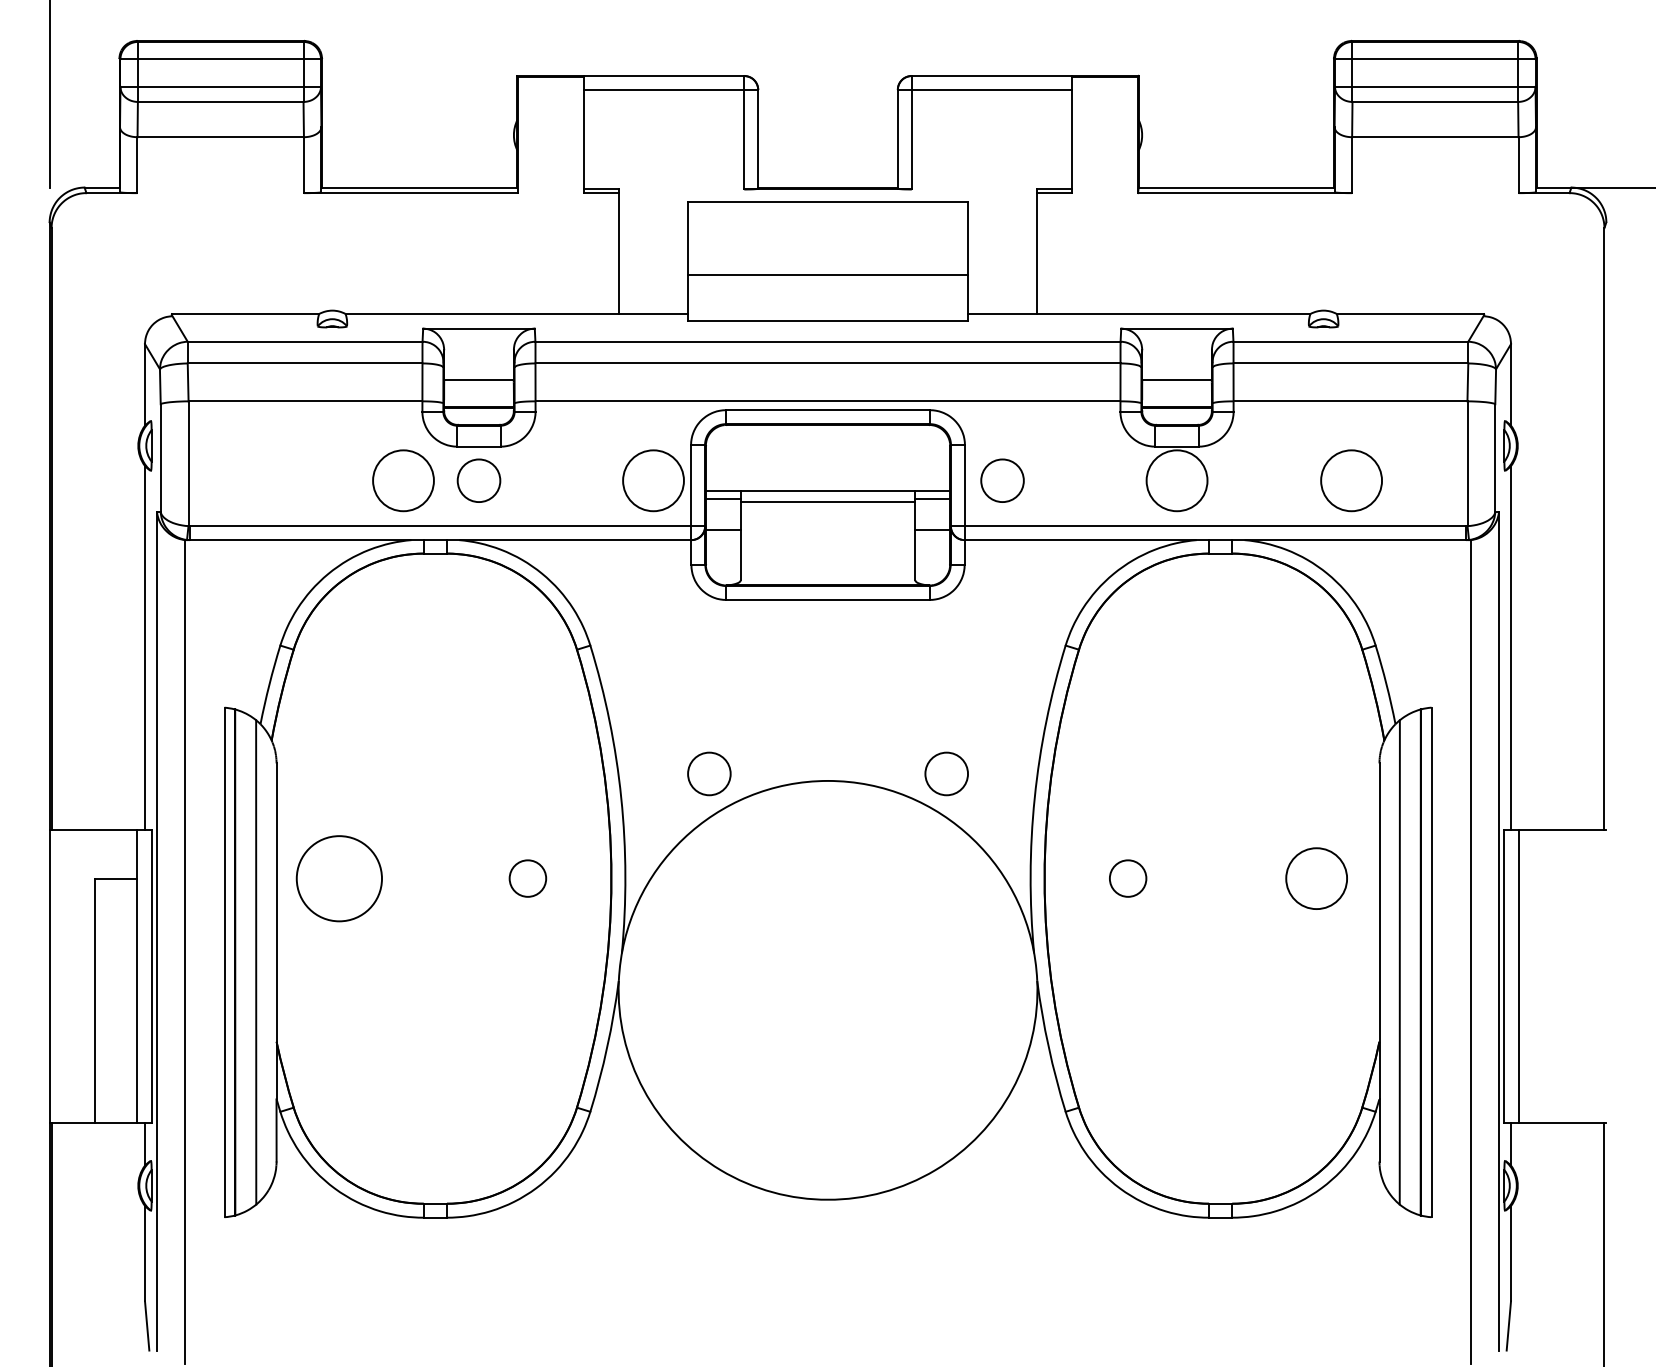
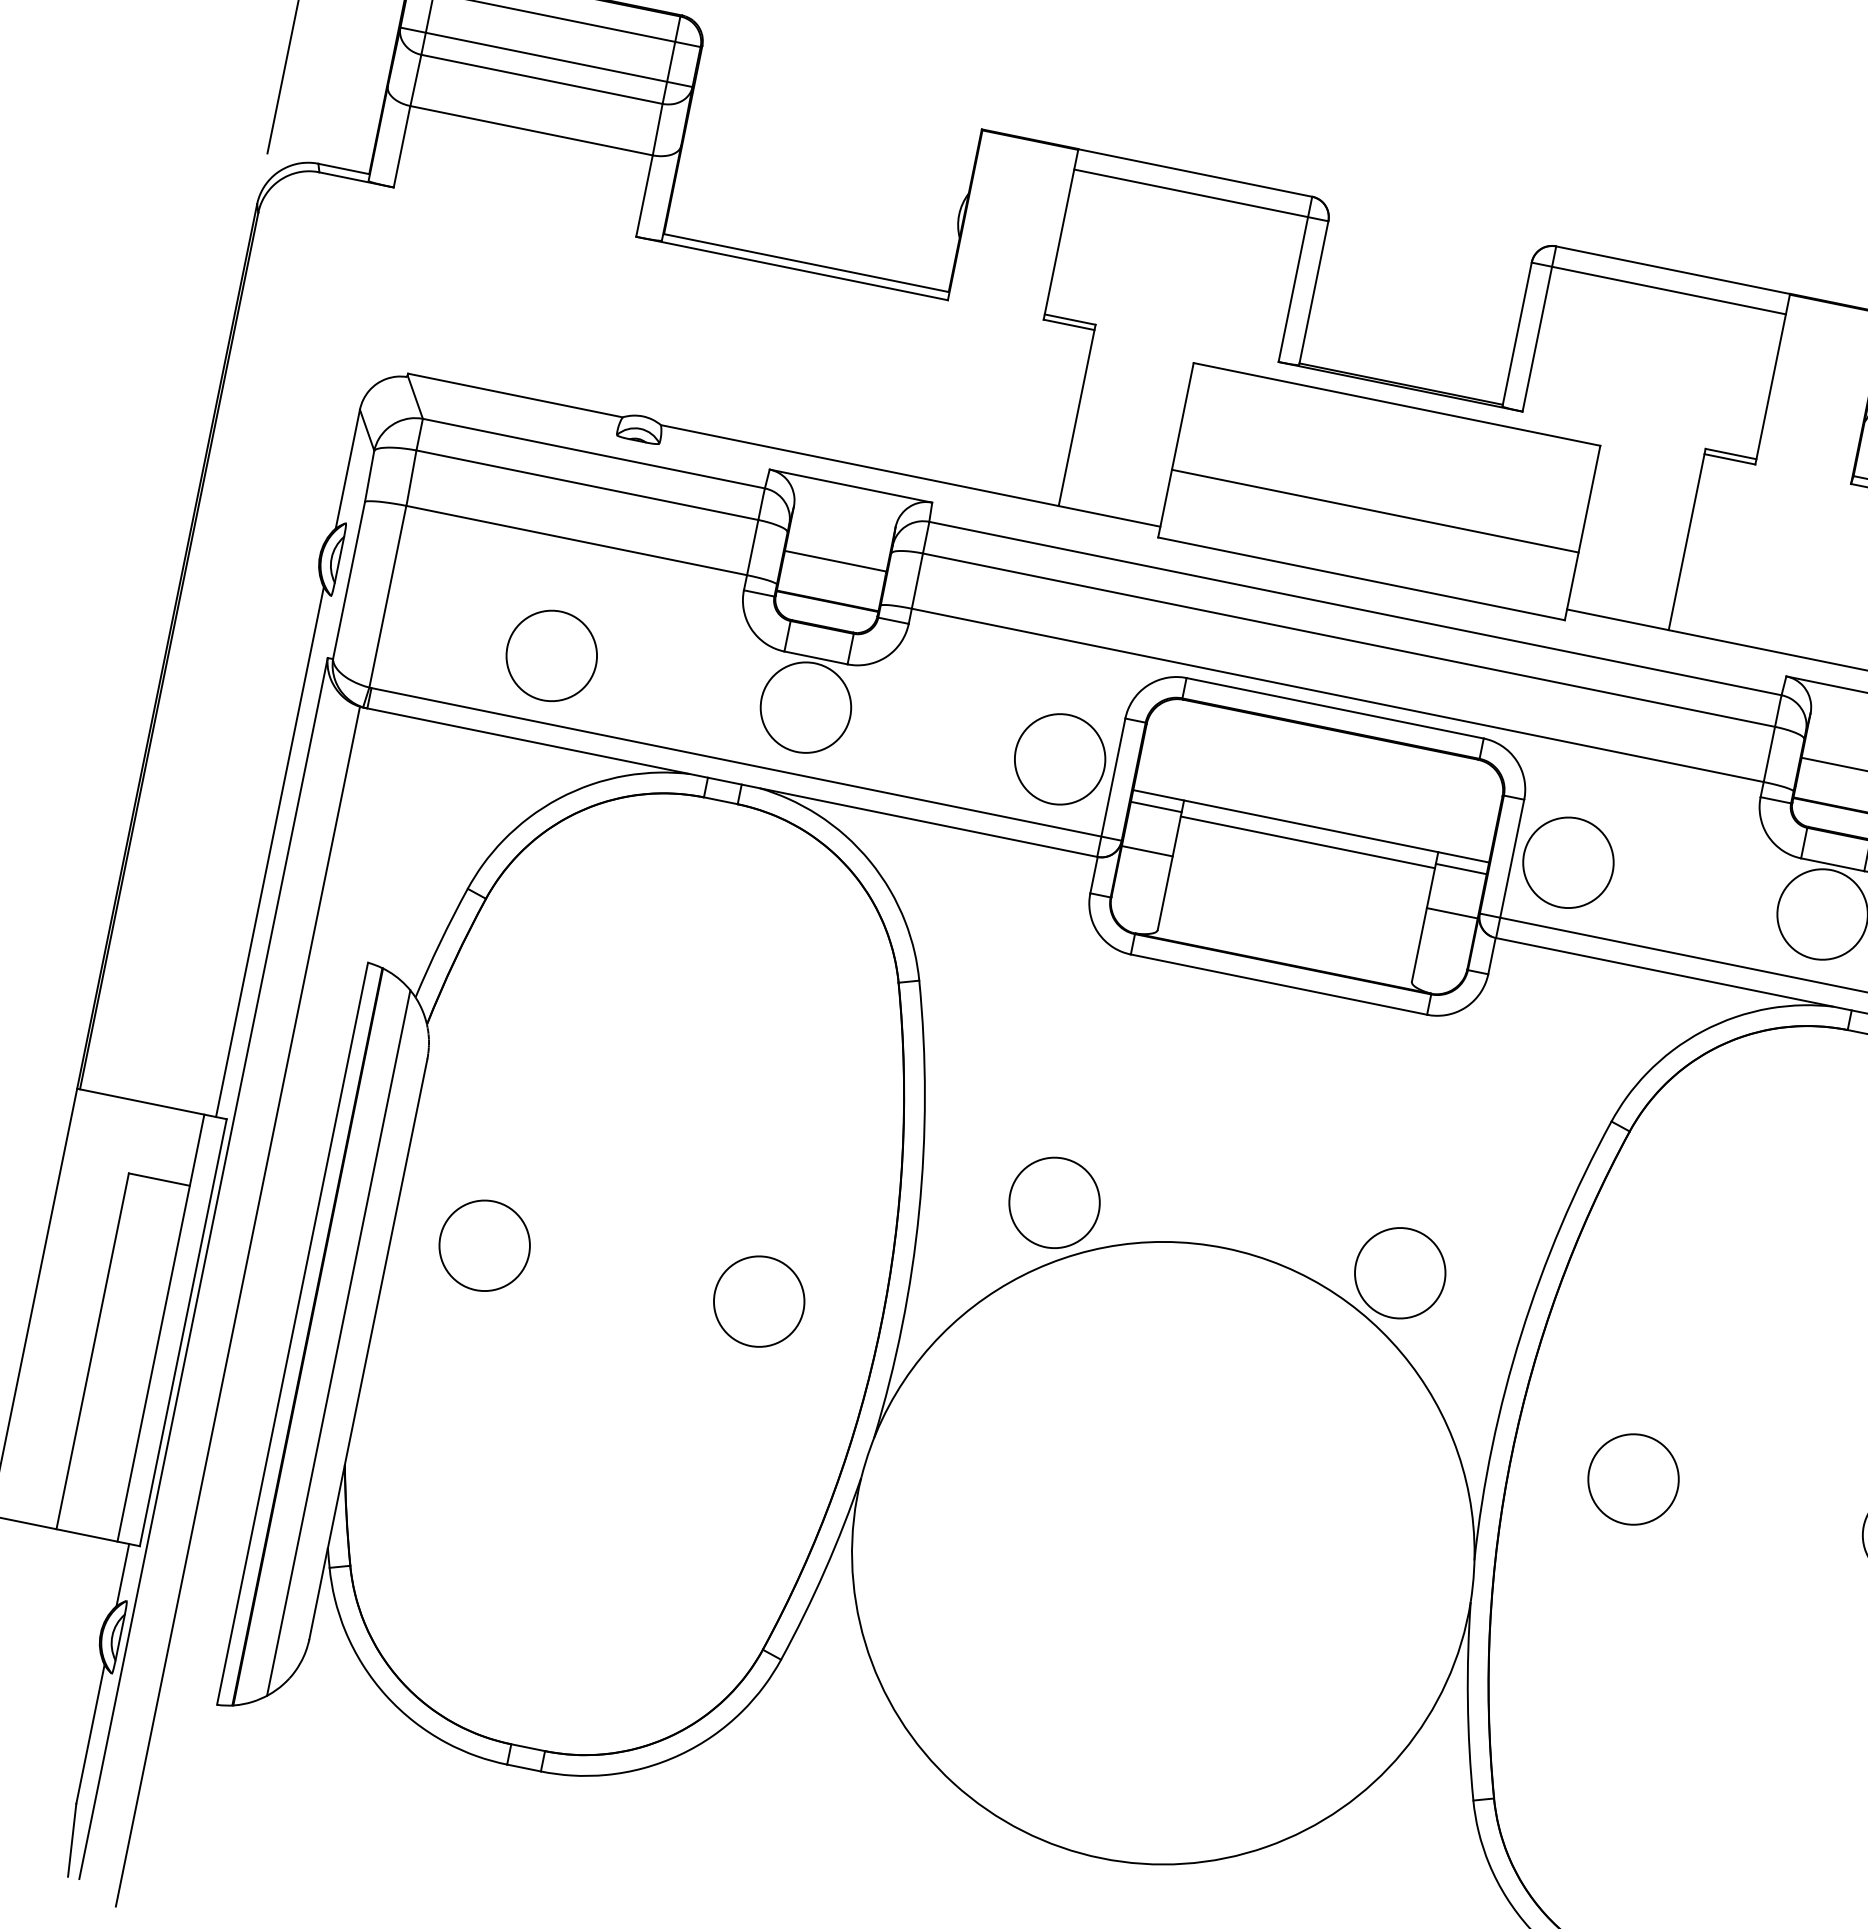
circle: (403, 480) -> (551, 655), moved
circle: (478, 480) -> (805, 707), size x1.43
circle: (1002, 480) -> (1568, 862), size x1.43
circle: (708, 773) -> (1053, 1201), size x1.43
circle: (946, 773) -> (1400, 1272), size x1.43
circle: (339, 878) -> (484, 1245), size x0.71
circle: (527, 878) -> (758, 1301), size x1.67
circle: (1127, 878) -> (1632, 1479), size x1.67

